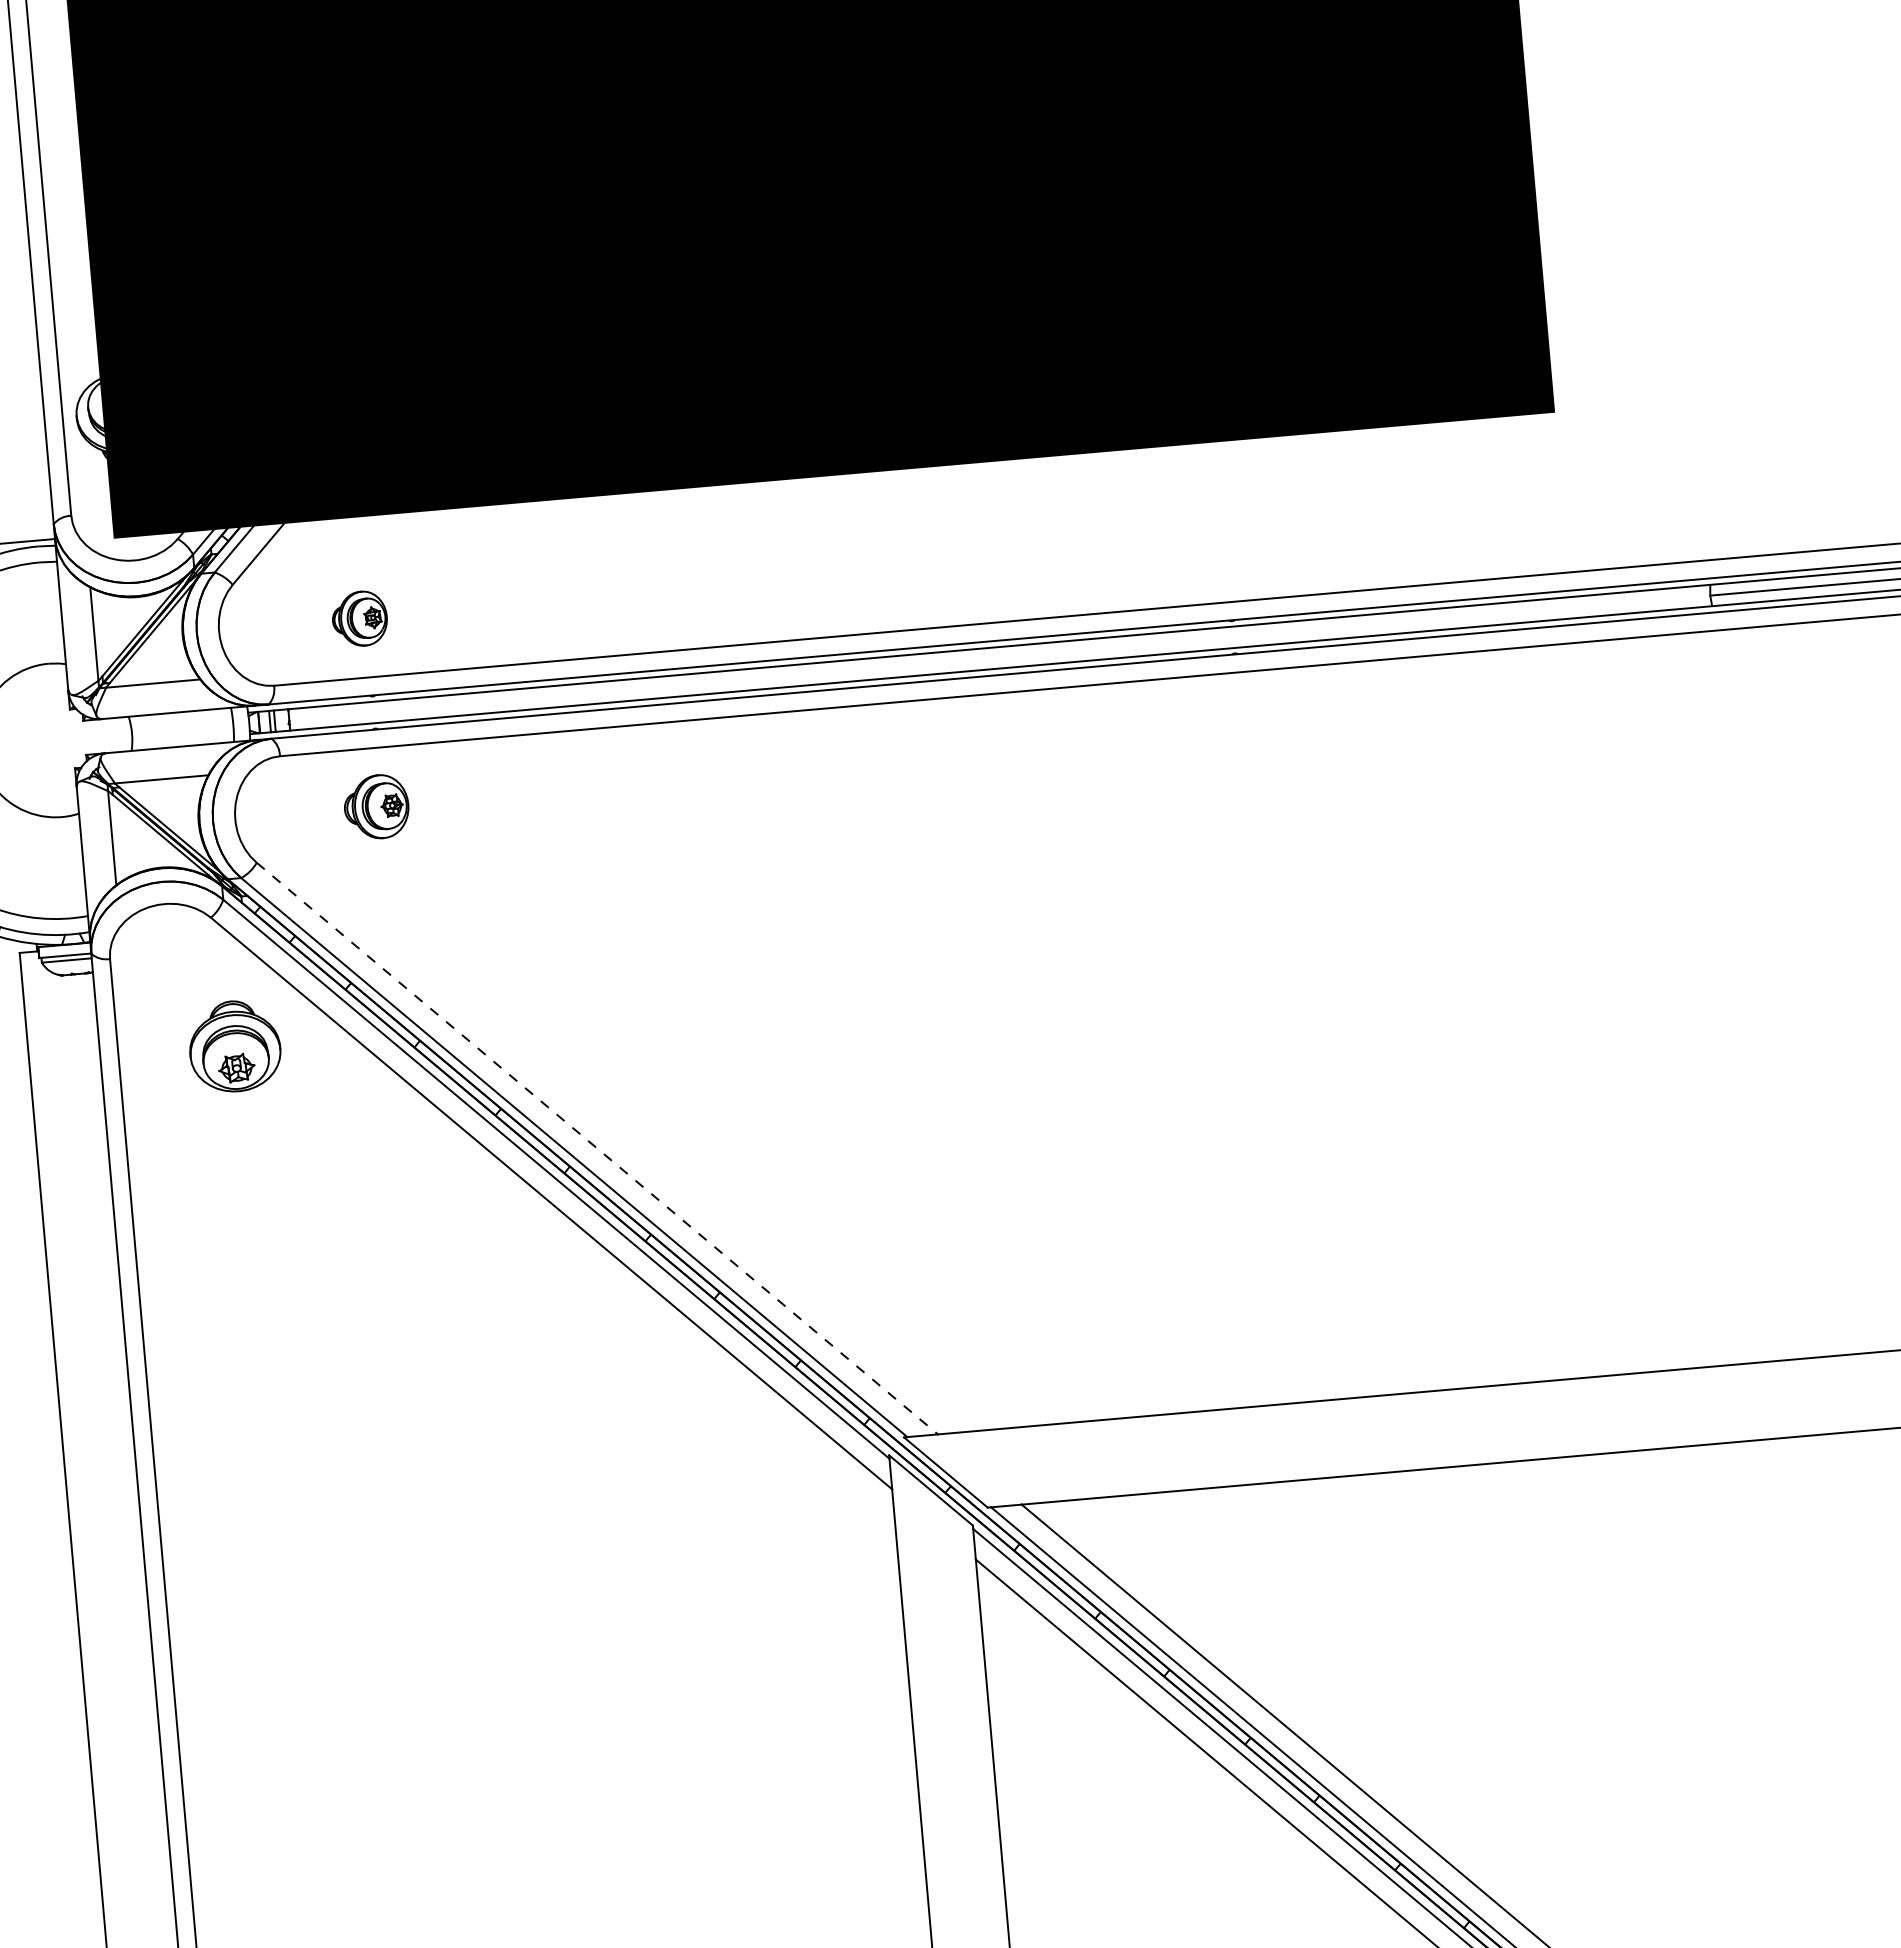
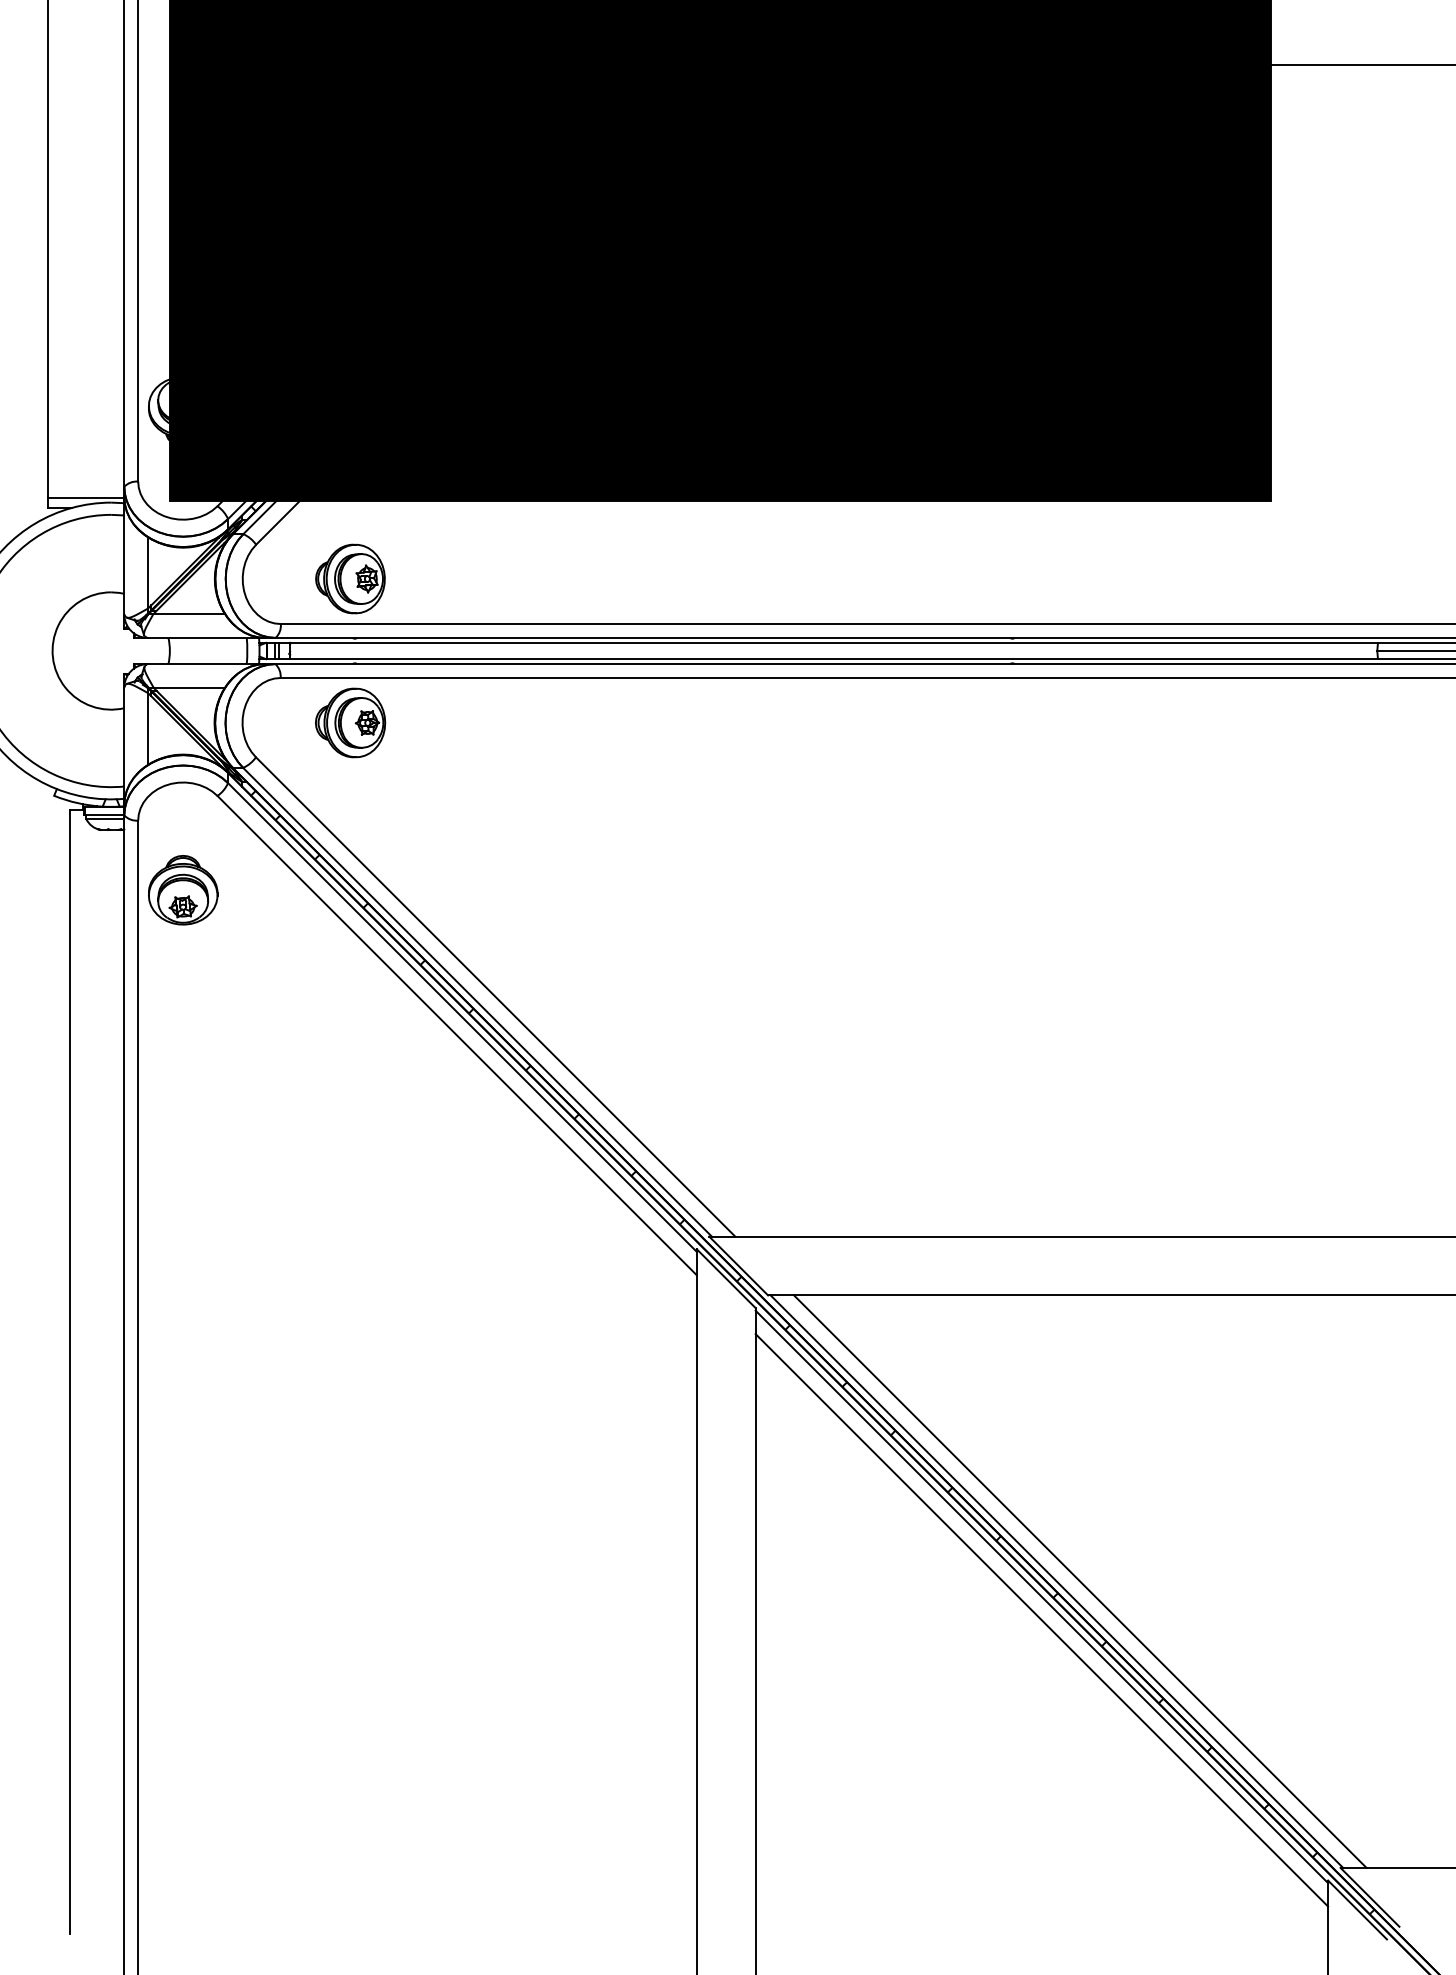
part: (359, 618) -> (350, 578), size x1.67
part: (376, 806) -> (350, 722), size x1.43
part: (235, 1046) -> (183, 890), moved
line: (597, 1148) -> (495, 996), dashed -> solid

